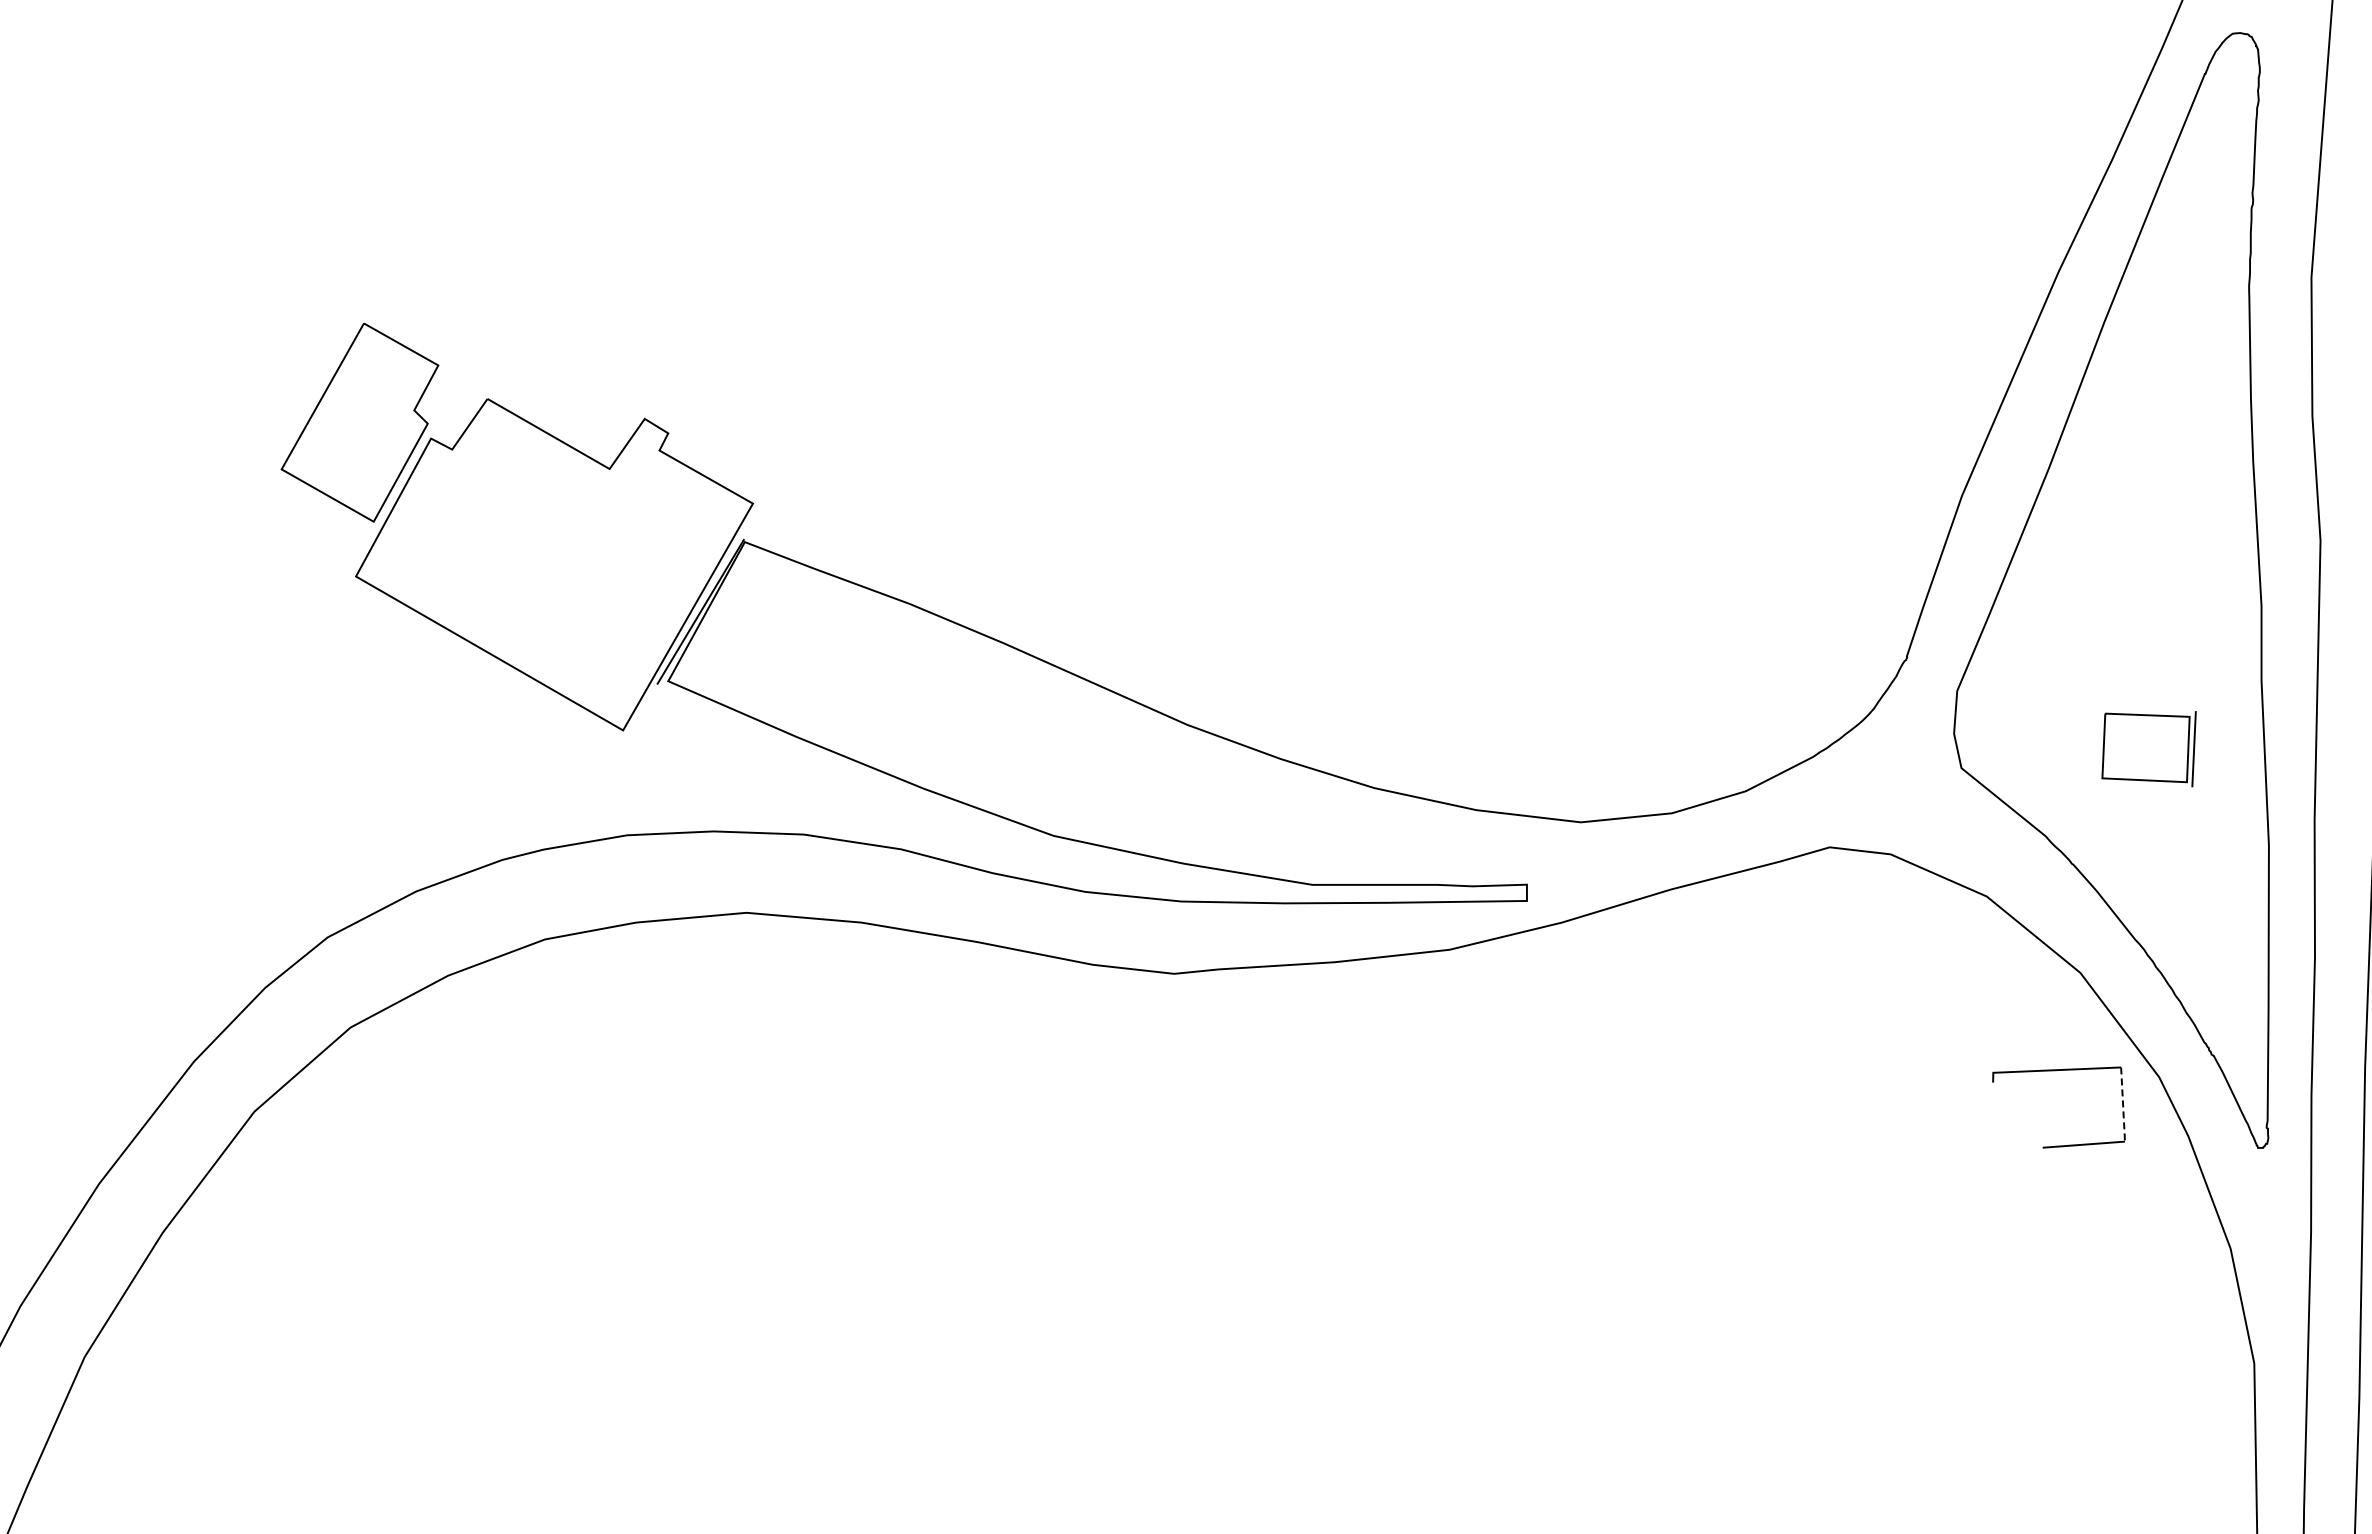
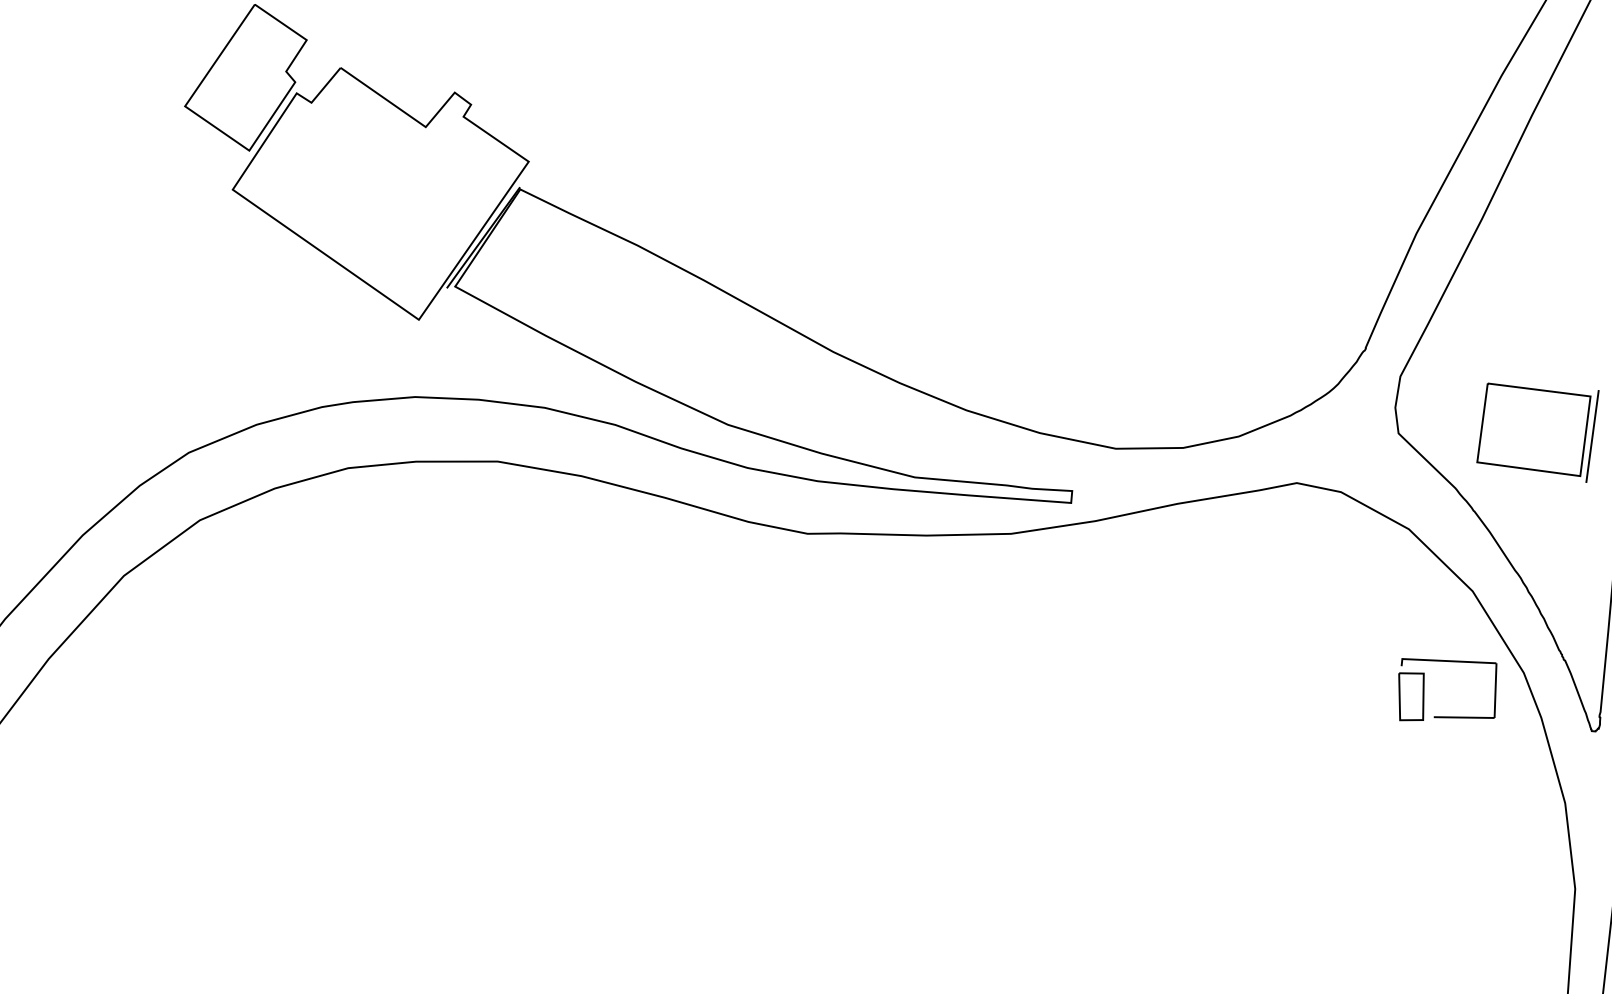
part: (2148, 748) -> (1537, 431), size x1.67
line: (2123, 1105) -> (1495, 691), dashed -> solid
part: (2009, 1122) -> (1411, 696), added

